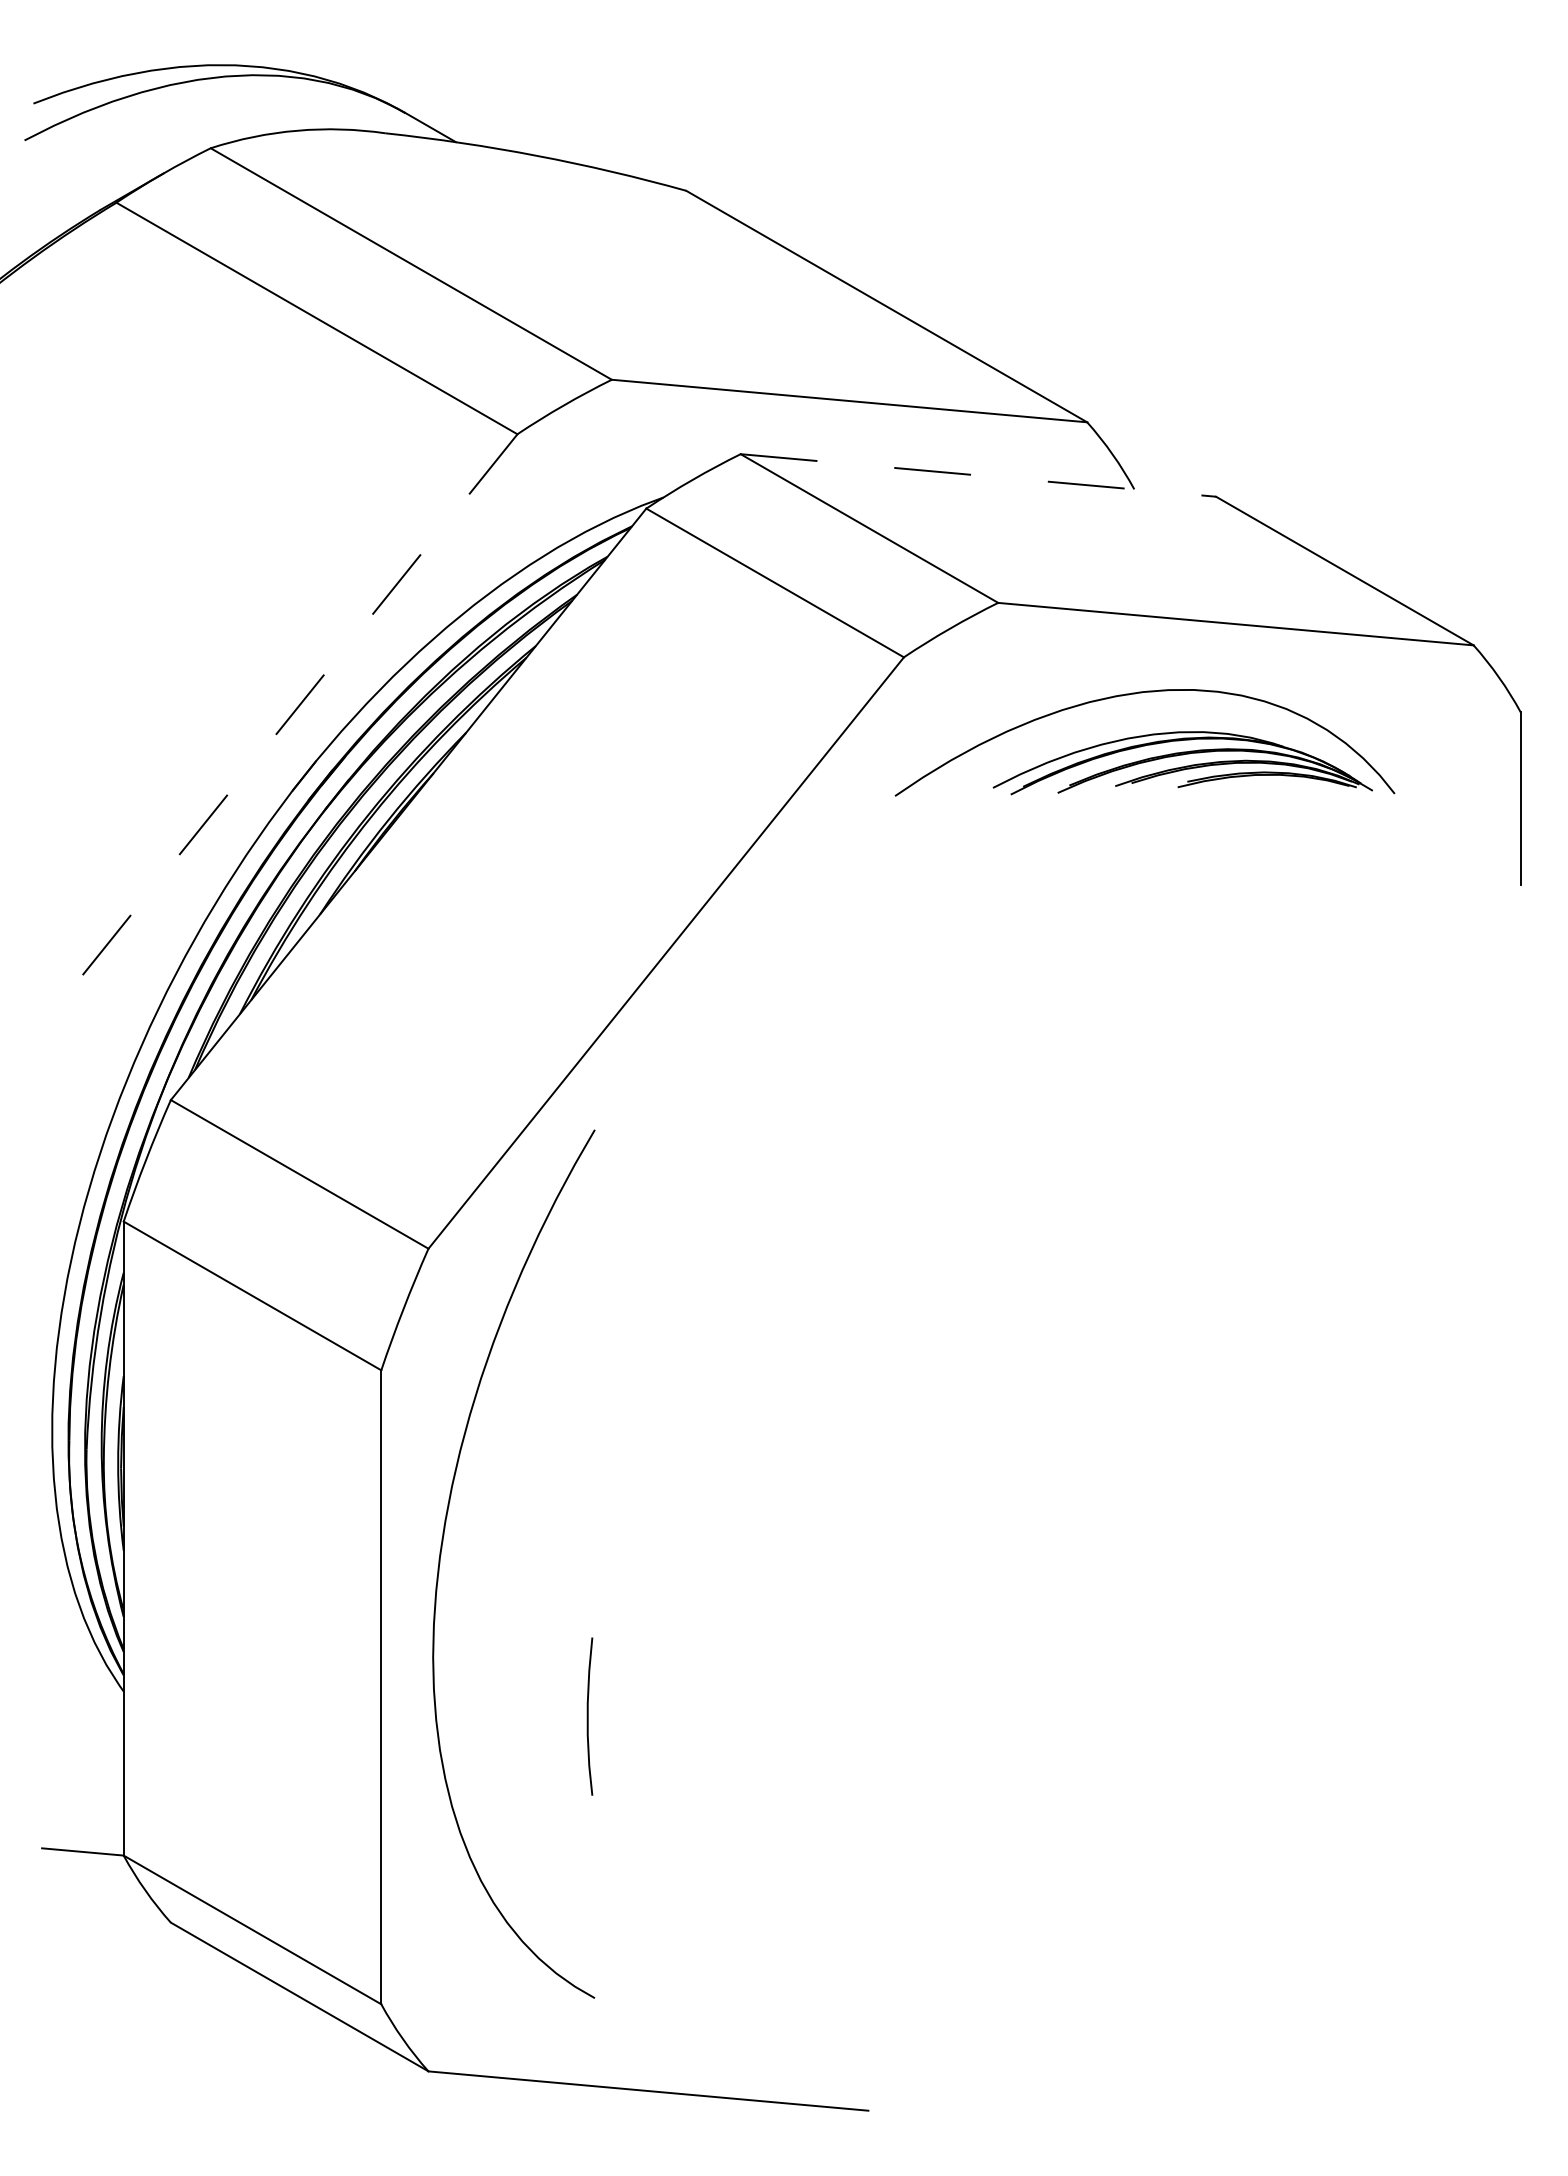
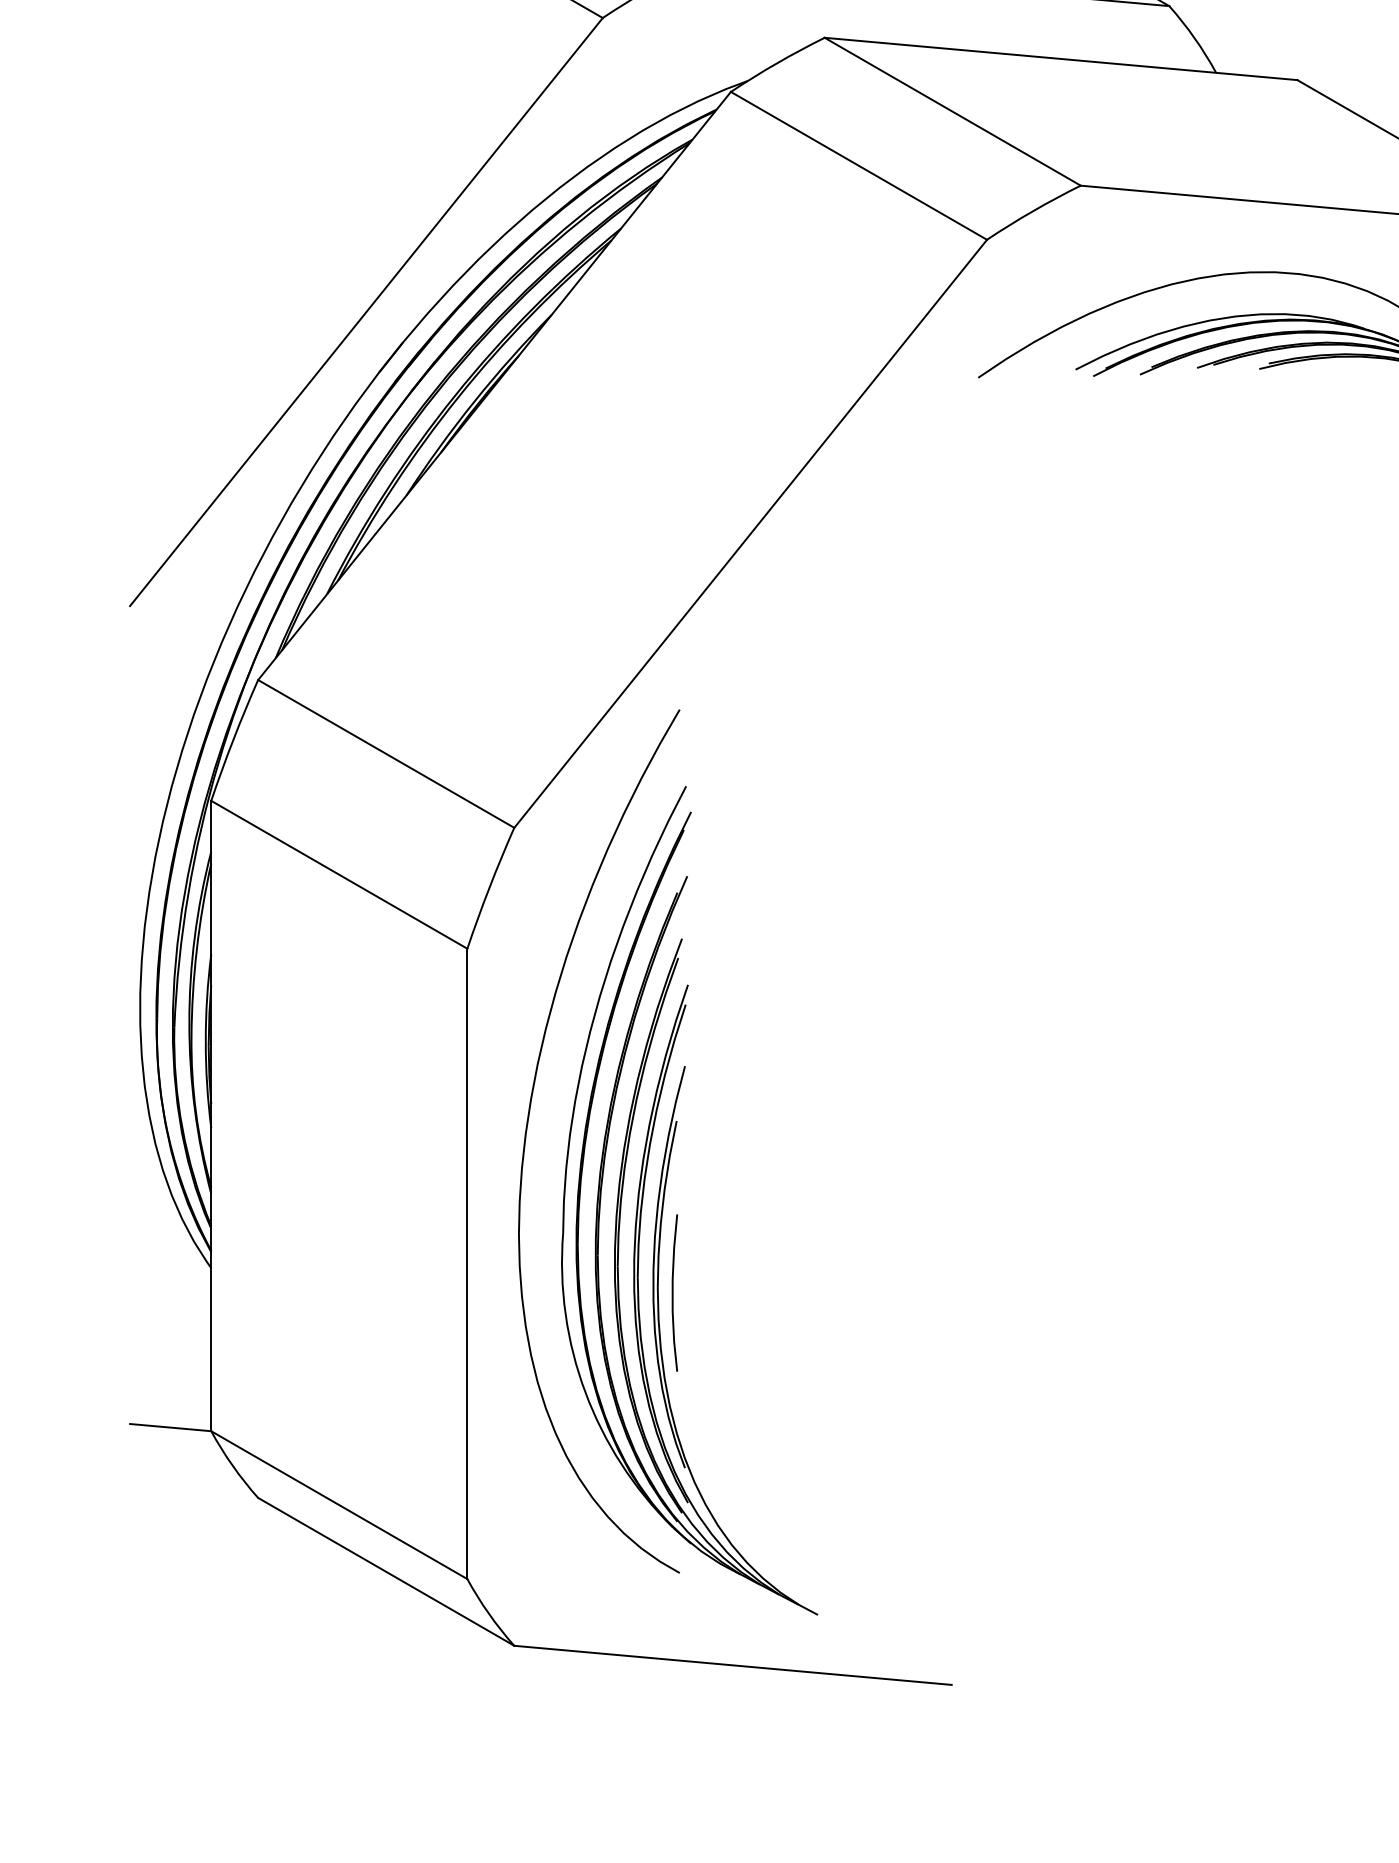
line: (978, 475) -> (1061, 59), dashed -> solid
line: (279, 730) -> (366, 312), dashed -> solid
part: (580, 1616) -> (665, 1193), added

